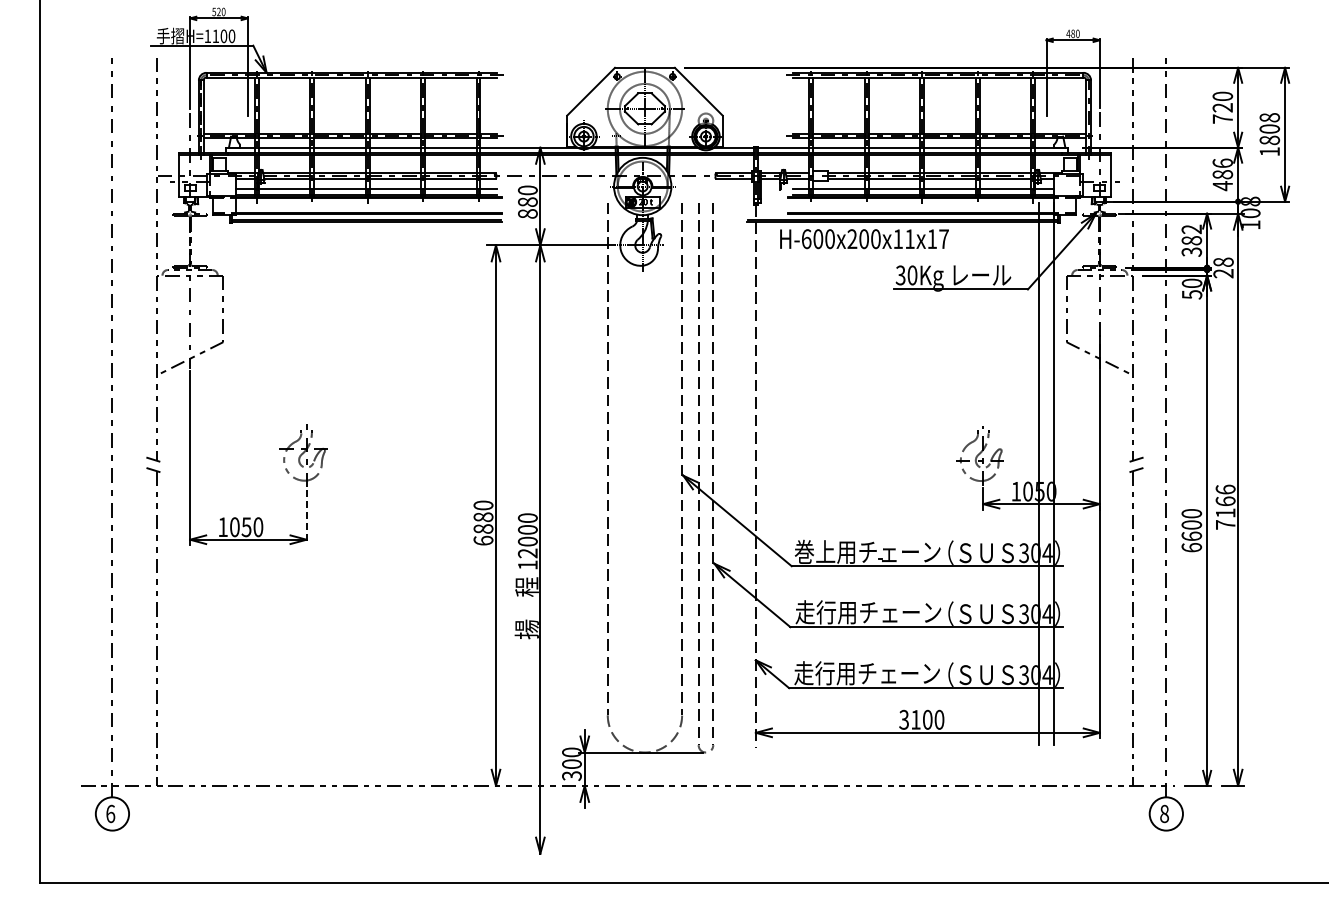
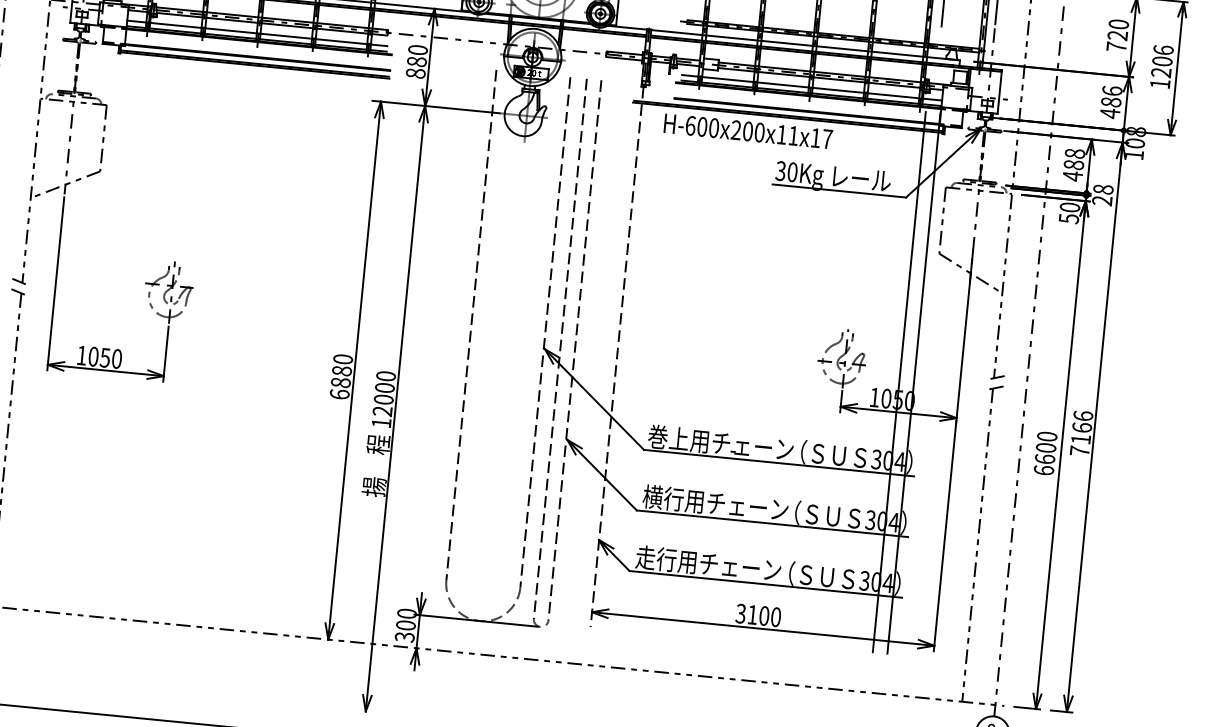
text: (1269, 129) -> (1162, 61), 1808 -> 1206
text: (1191, 240) -> (1073, 164), 382 -> 488
line: (306, 517) -> (165, 354), dashed -> solid
text: (804, 612) -> (652, 497), 走行用チェーン -> 横行用チェーン

